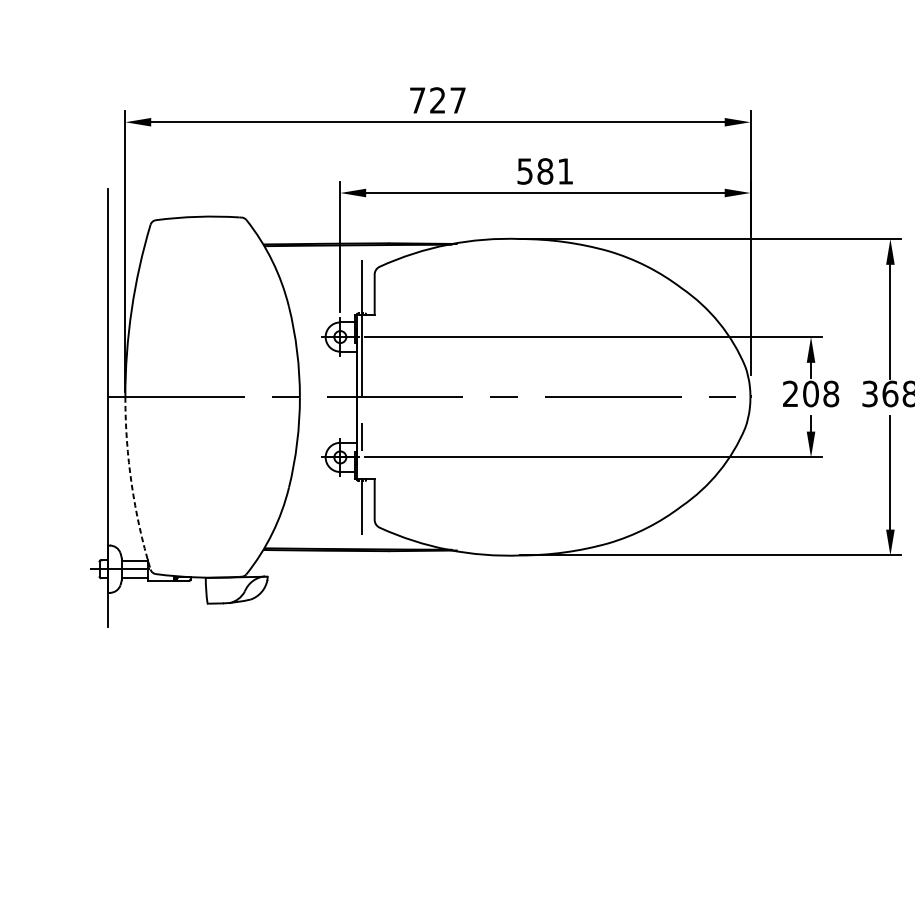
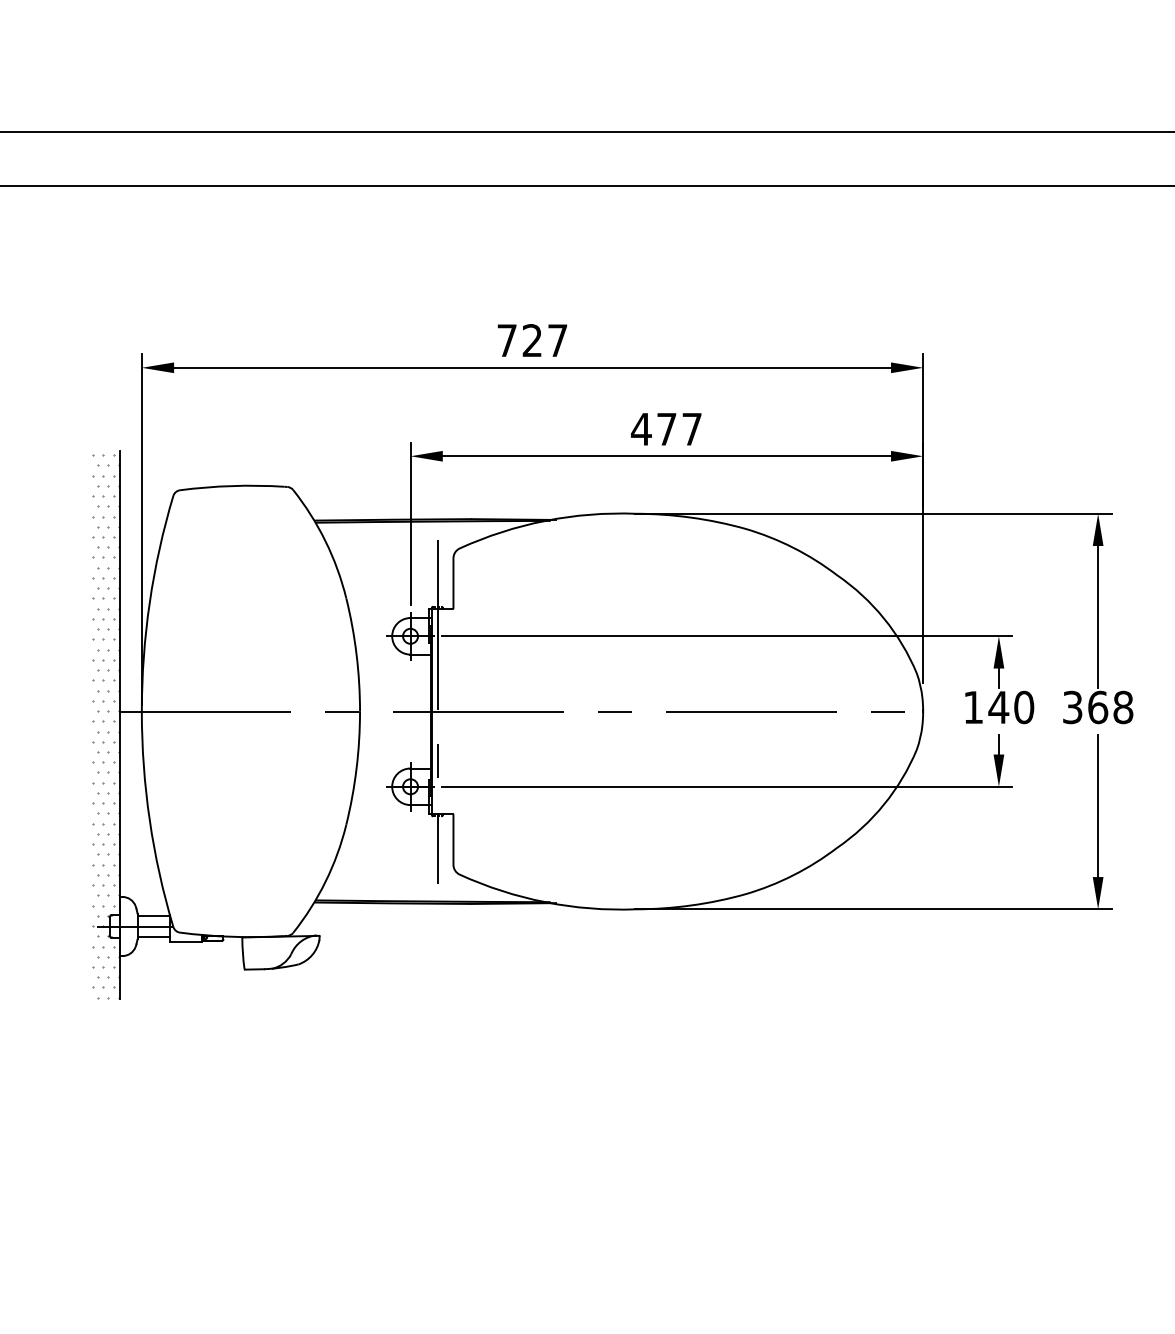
text: (544, 170) -> (665, 428), 581 -> 477
text: (810, 394) -> (998, 707), 208 -> 140
hatch: (96, 409) -> (105, 726), added
arc: (131, 484) -> (149, 820), dashed -> solid

